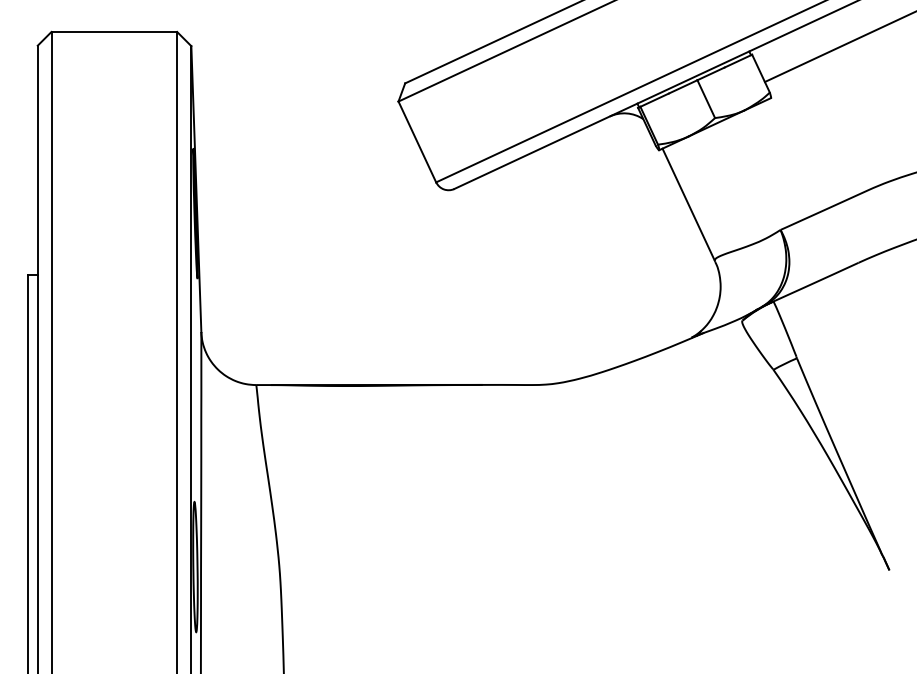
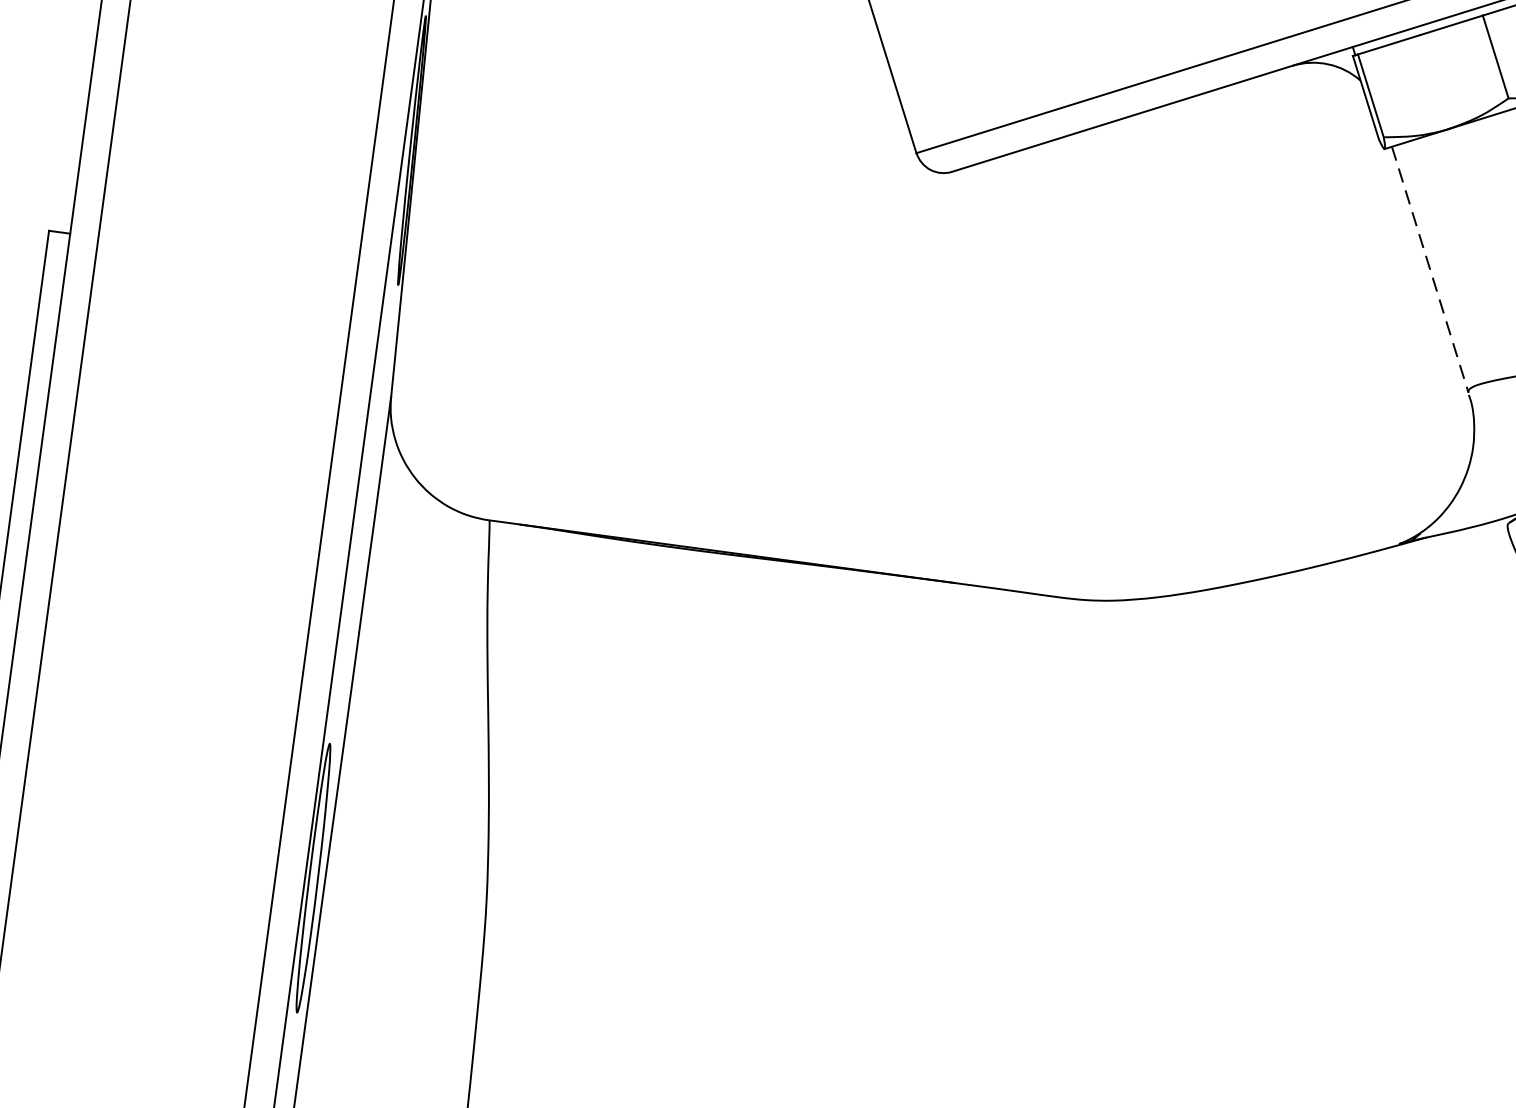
line: (688, 204) -> (1429, 268), solid -> dashed

